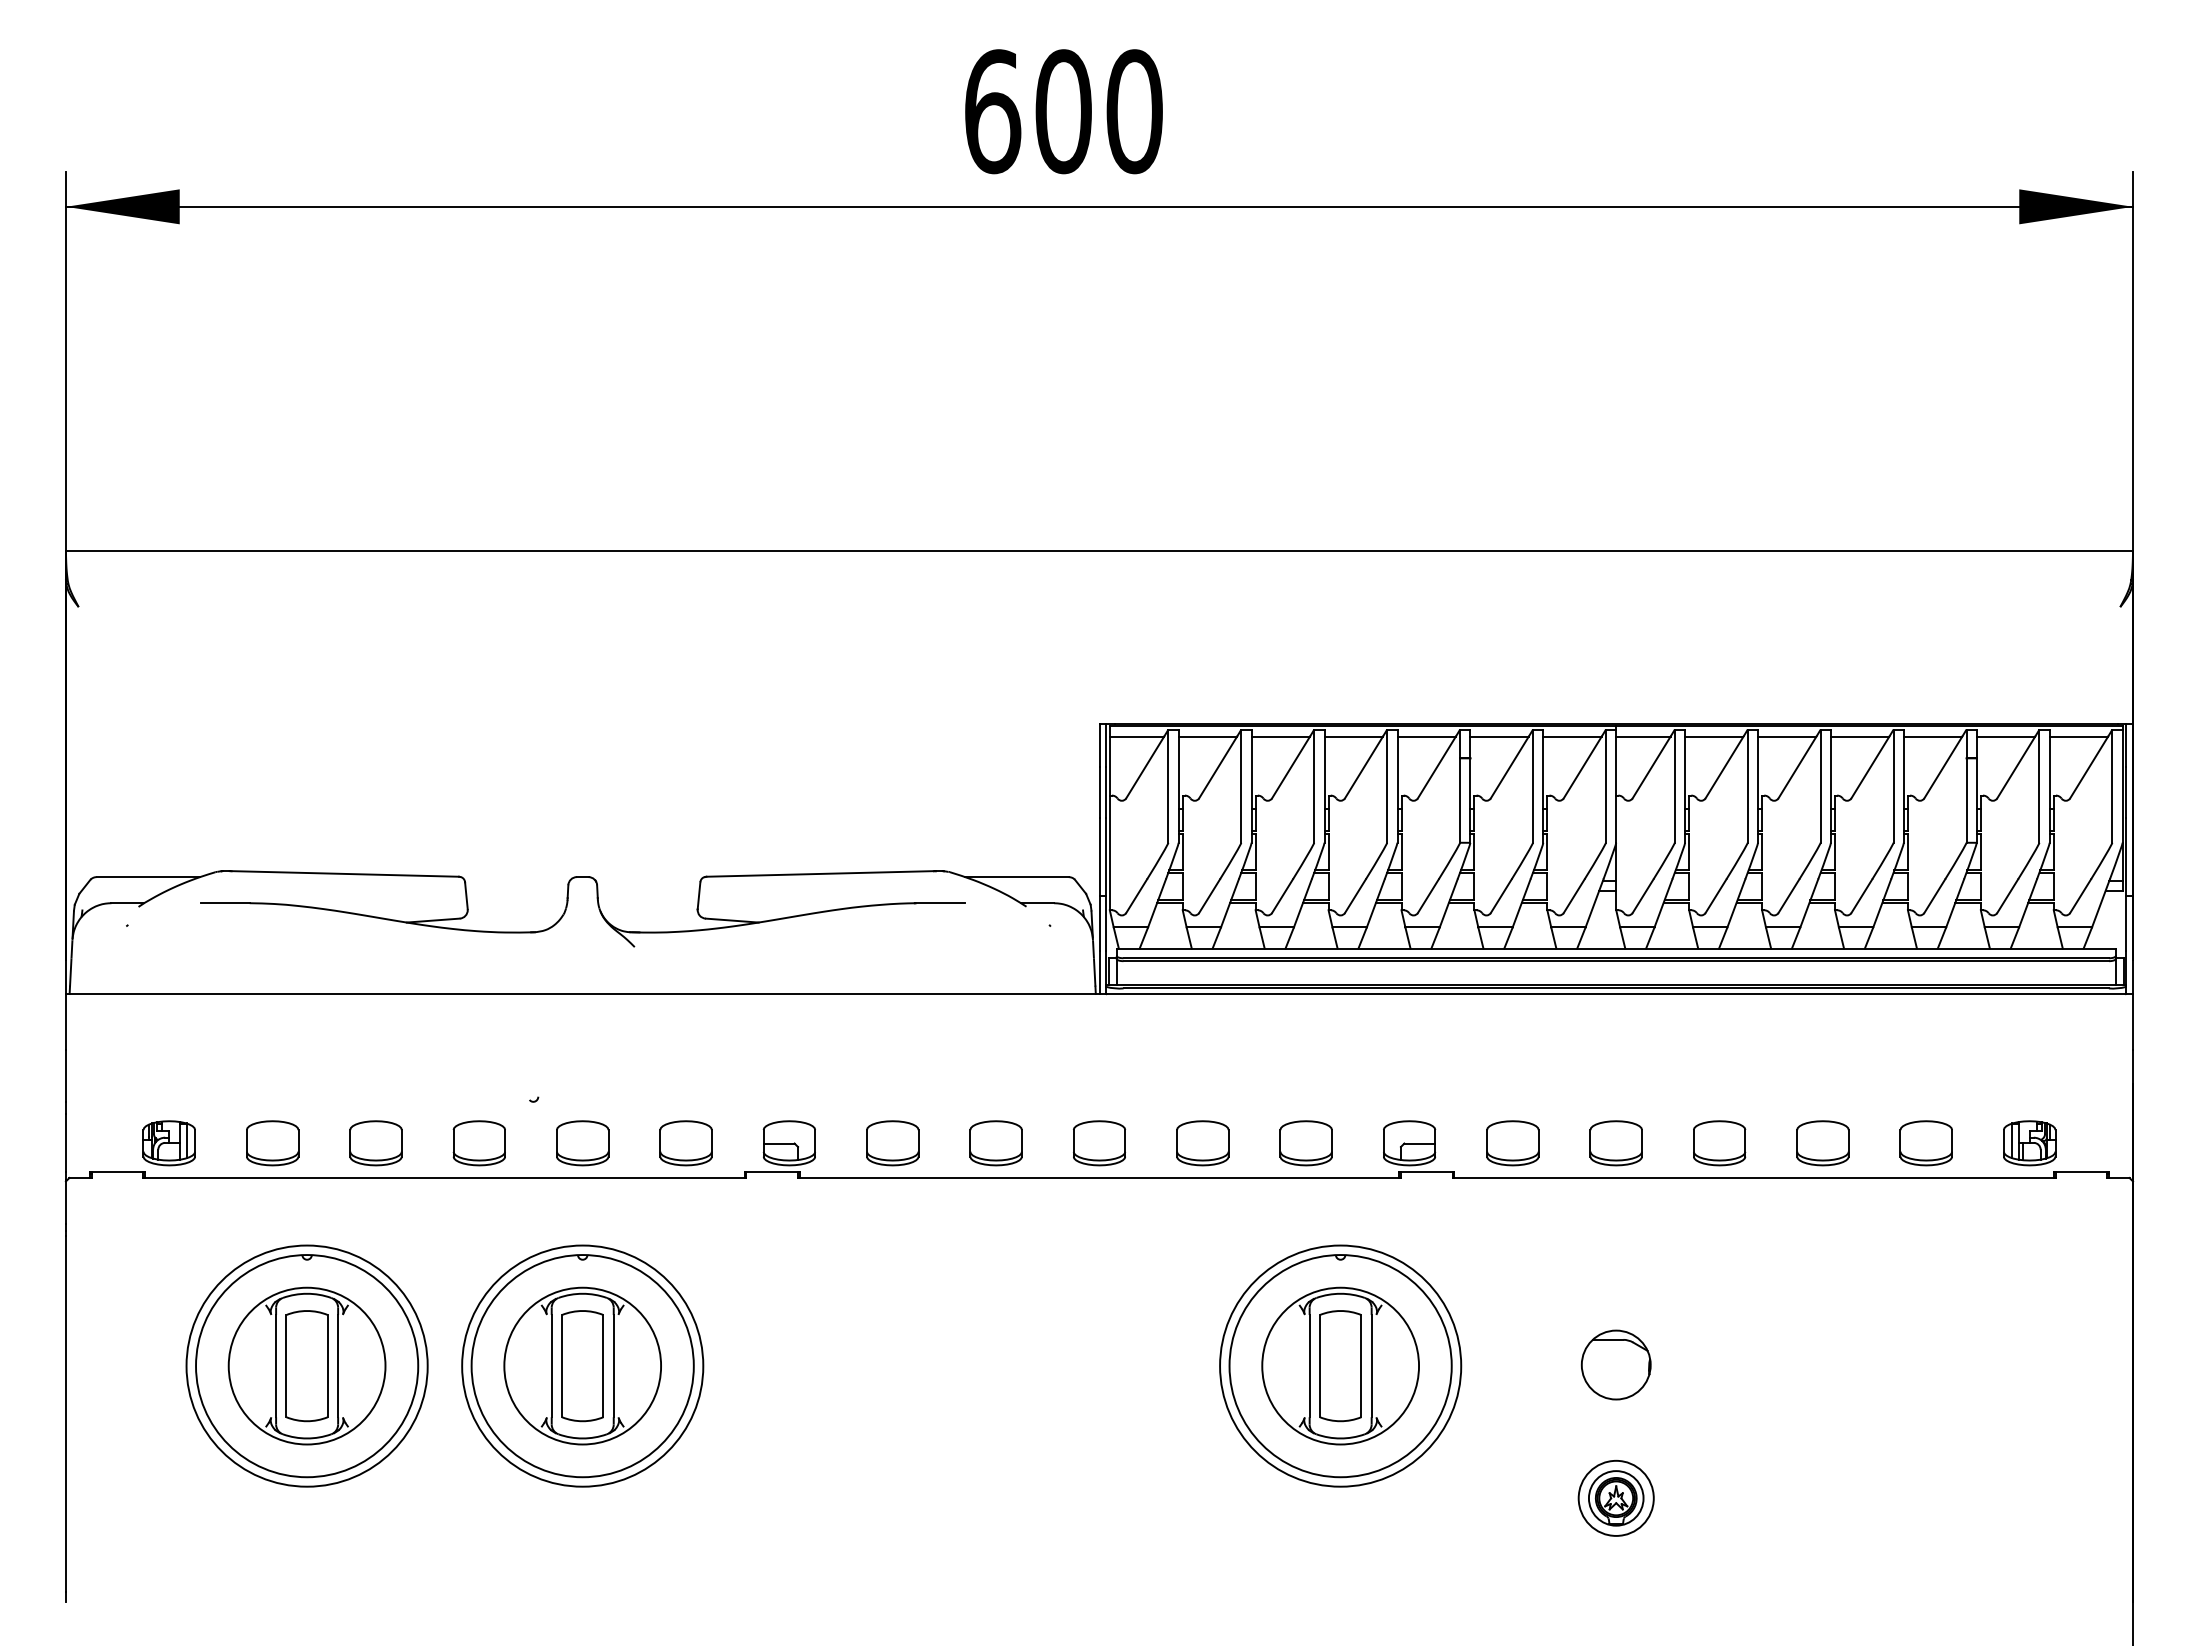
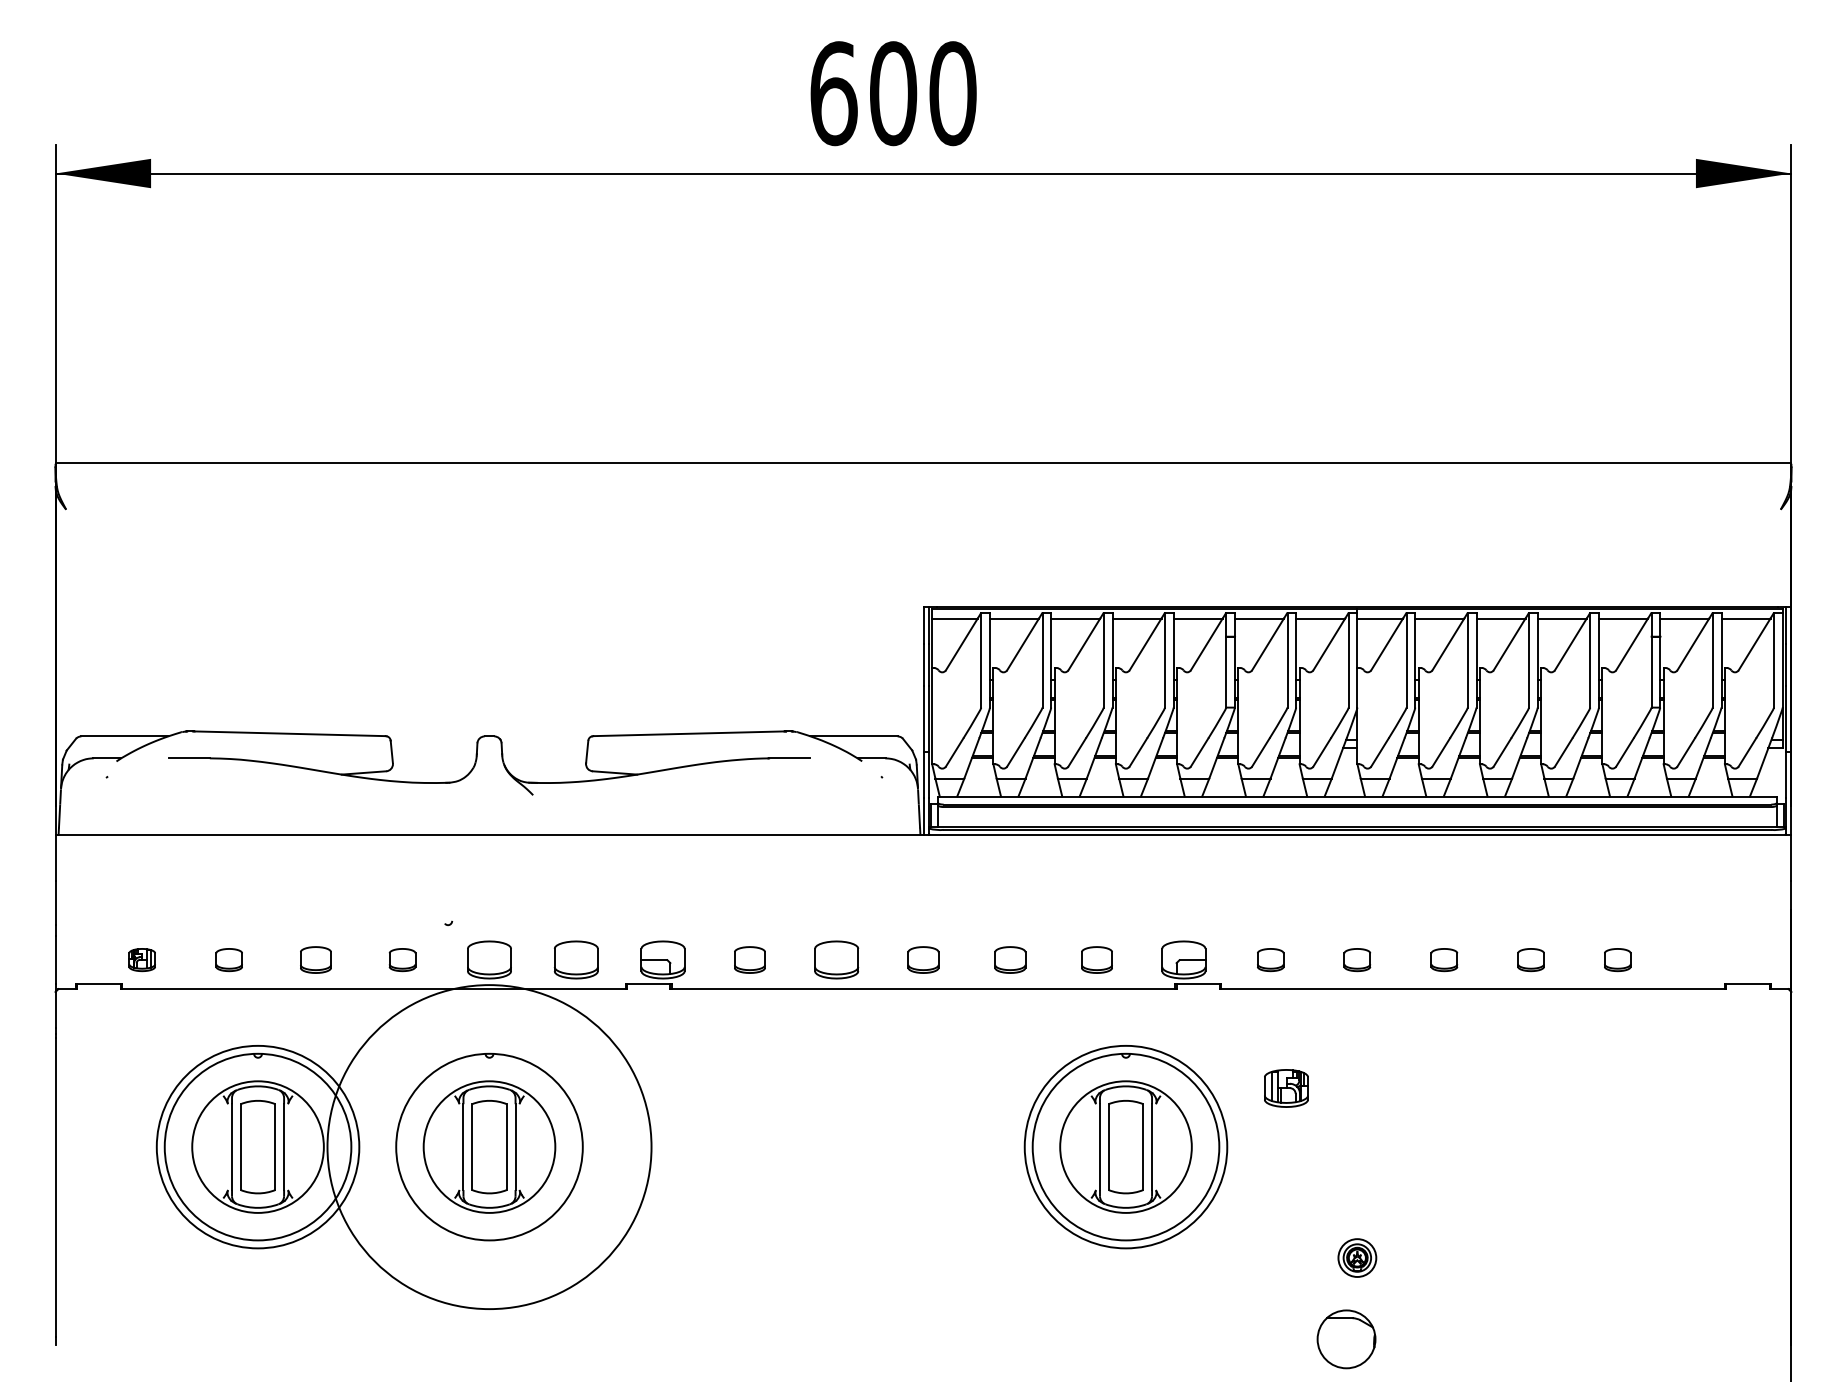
part: (168, 1143) -> (141, 960), size x0.6
part: (272, 1143) -> (228, 960), size x0.6
part: (375, 1143) -> (315, 960), size x0.7
part: (478, 1143) -> (401, 960), size x0.6
part: (892, 1143) -> (749, 960), size x0.7
part: (1099, 1143) -> (923, 960), size x0.7
part: (1202, 1143) -> (1009, 960), size x0.7
part: (1305, 1143) -> (1096, 960), size x0.7
part: (1512, 1143) -> (1270, 960), size x0.6
part: (1615, 1143) -> (1356, 960), size x0.6
part: (1719, 1143) -> (1444, 960), size x0.6
part: (1822, 1143) -> (1530, 960), size x0.6
part: (1925, 1143) -> (1617, 960), size x0.6
part: (2029, 1143) -> (1286, 1088), moved
part: (1615, 1364) -> (1345, 1338), moved
circle: (582, 1365) -> (489, 1146), size x1.6
part: (1615, 1497) -> (1356, 1257), size x0.6

